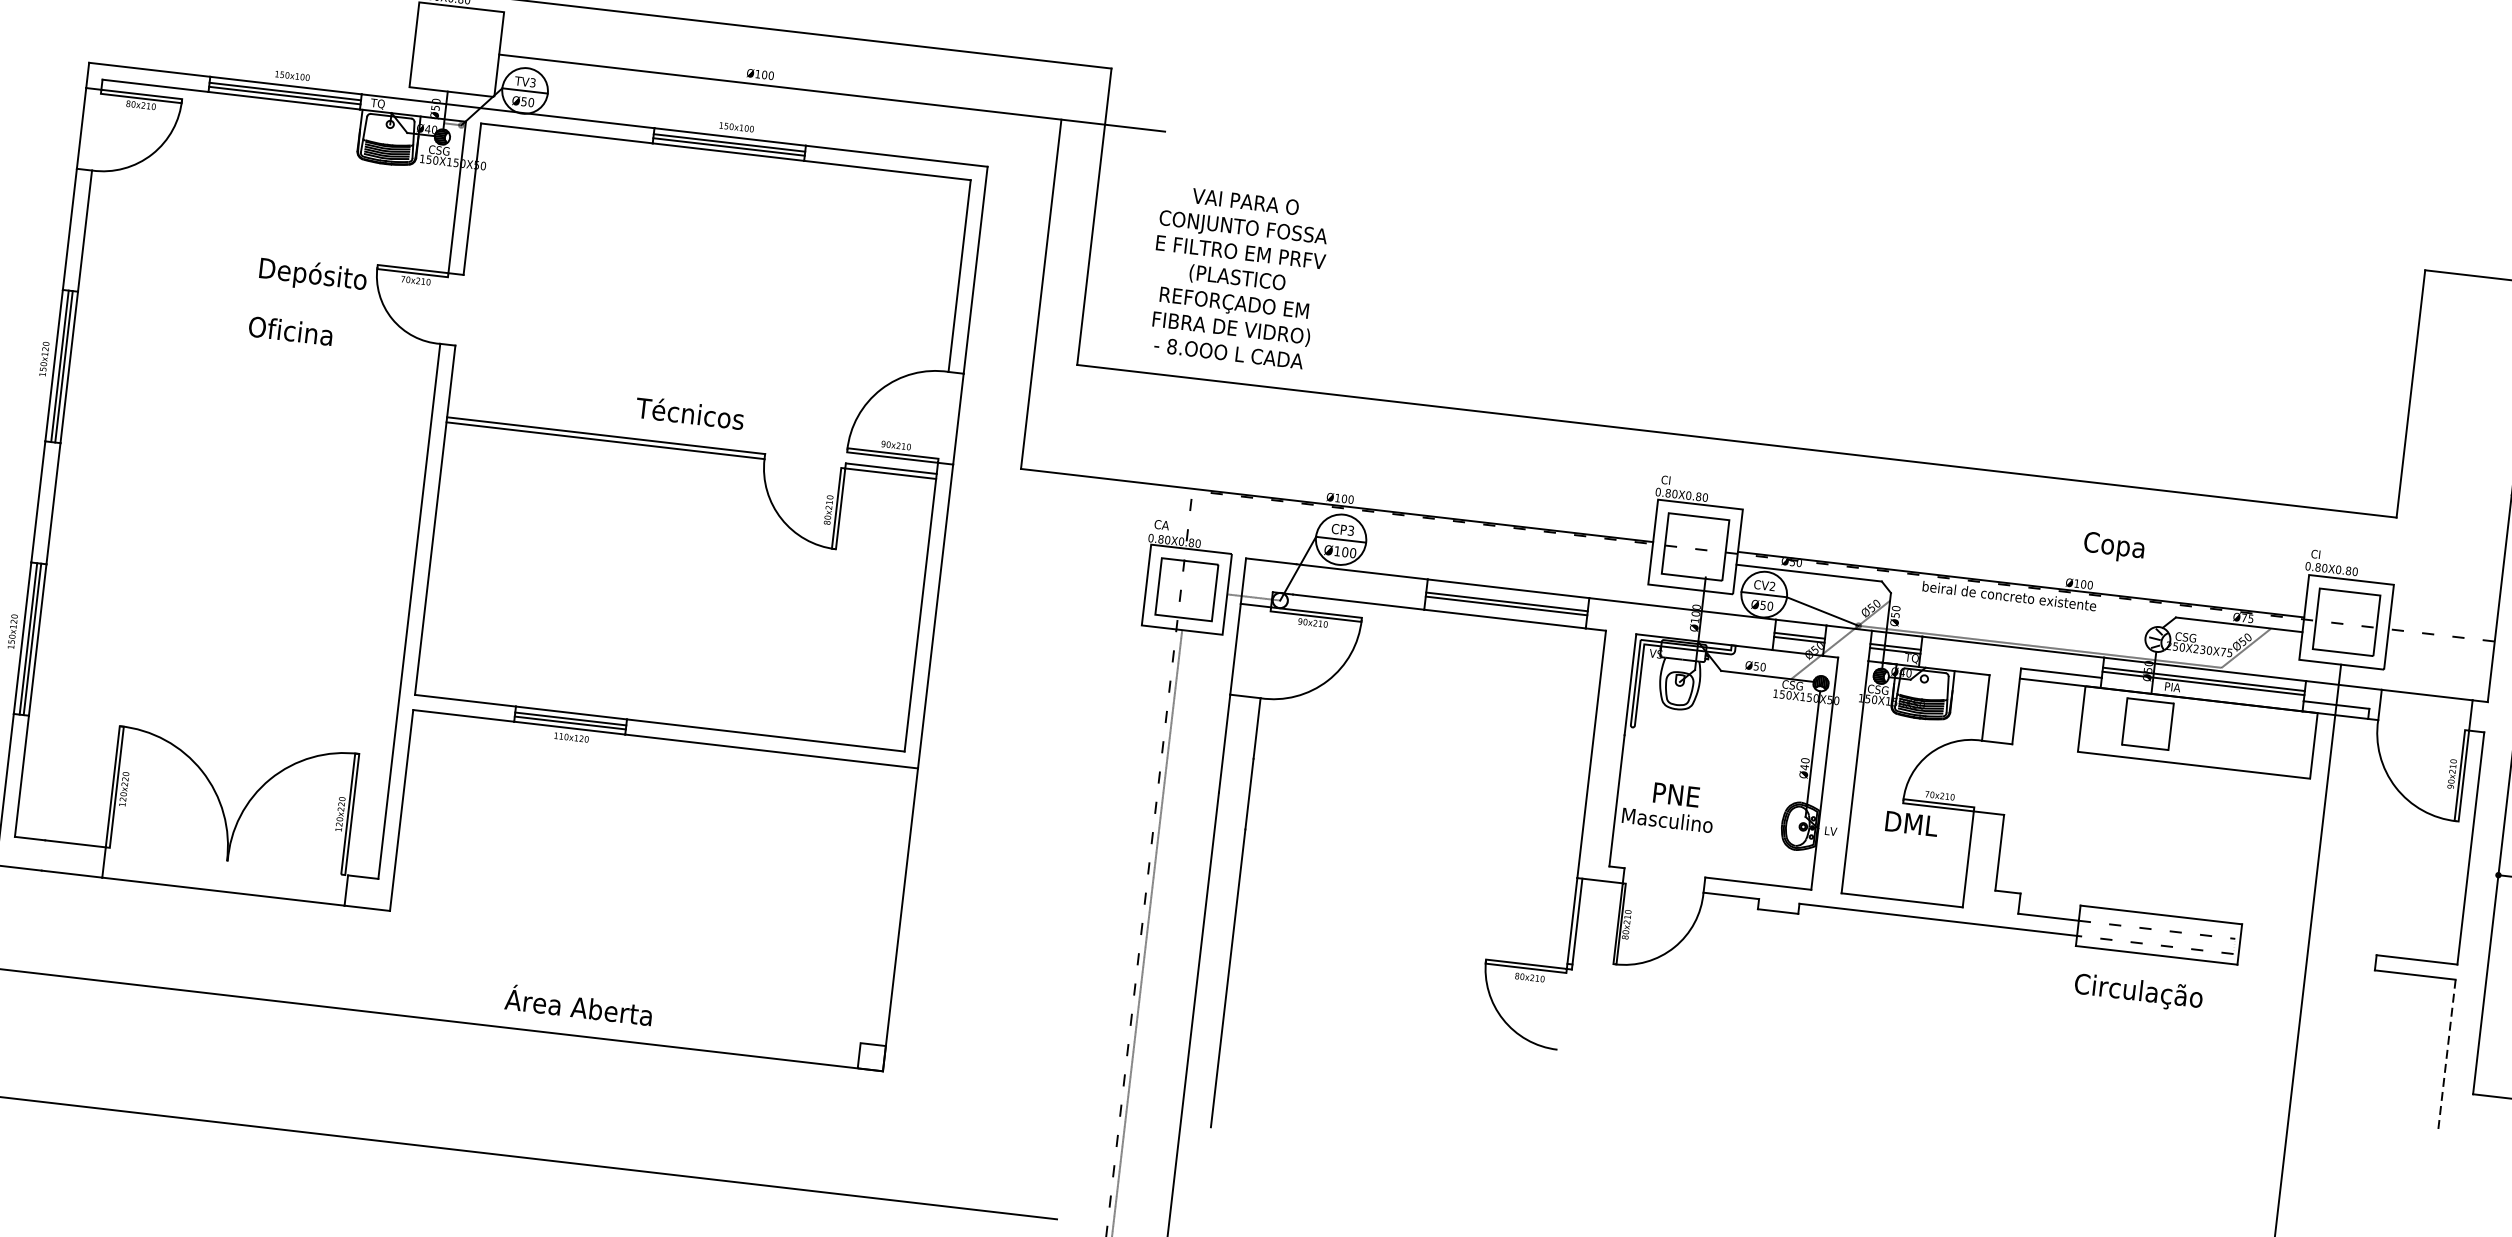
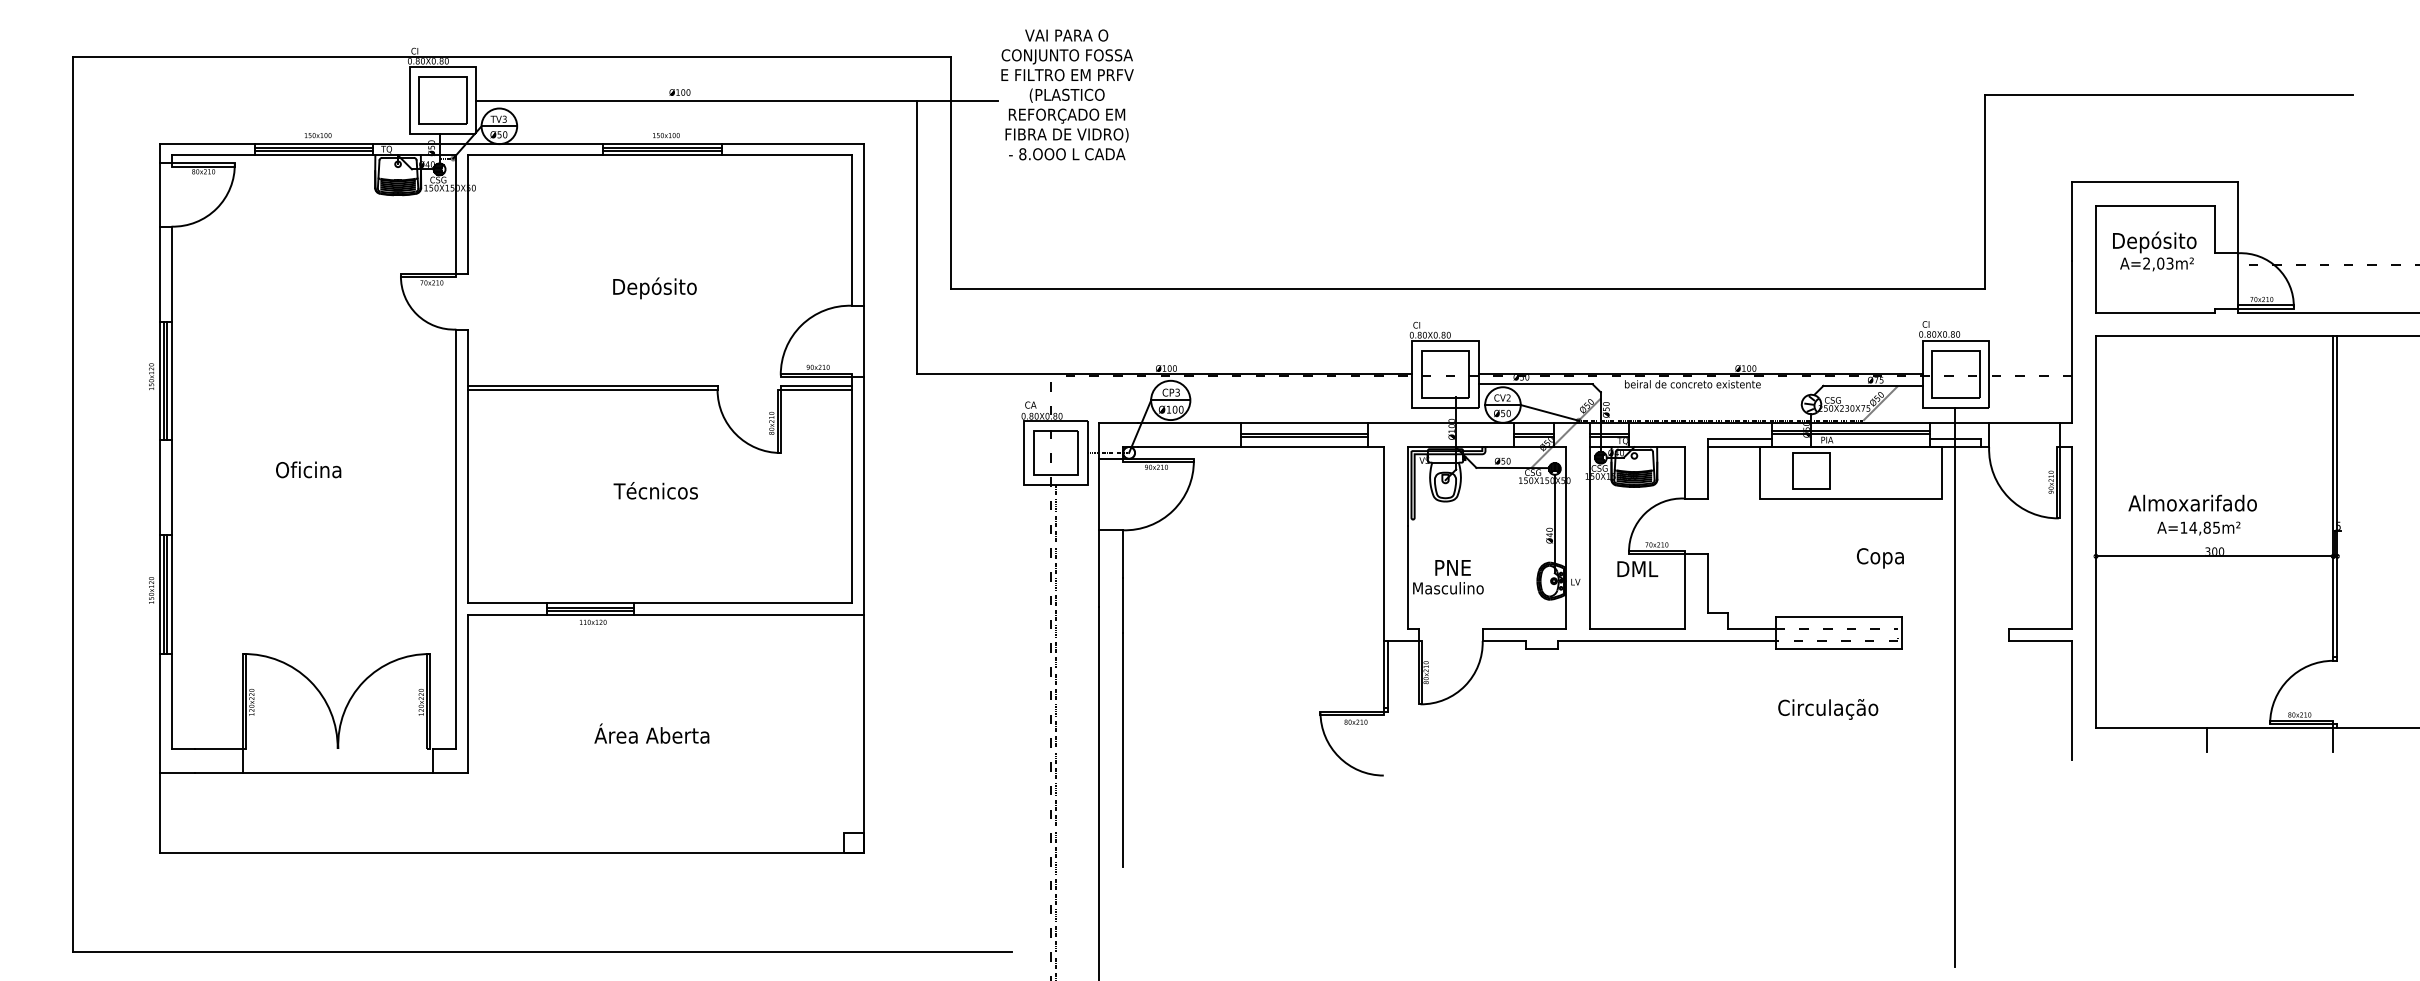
part: (456, 49) -> (442, 100), added
text: (312, 276) -> (654, 288), moved
text: (1238, 277) -> (1067, 94), moved
text: (290, 330) -> (308, 469), moved
text: (689, 412) -> (655, 490), moved
text: (2114, 547) -> (1880, 558), moved
text: (2138, 992) -> (1828, 709), moved
text: (578, 1004) -> (651, 733), moved
line: (2447, 1055) -> (2072, 700), dashed -> solid

